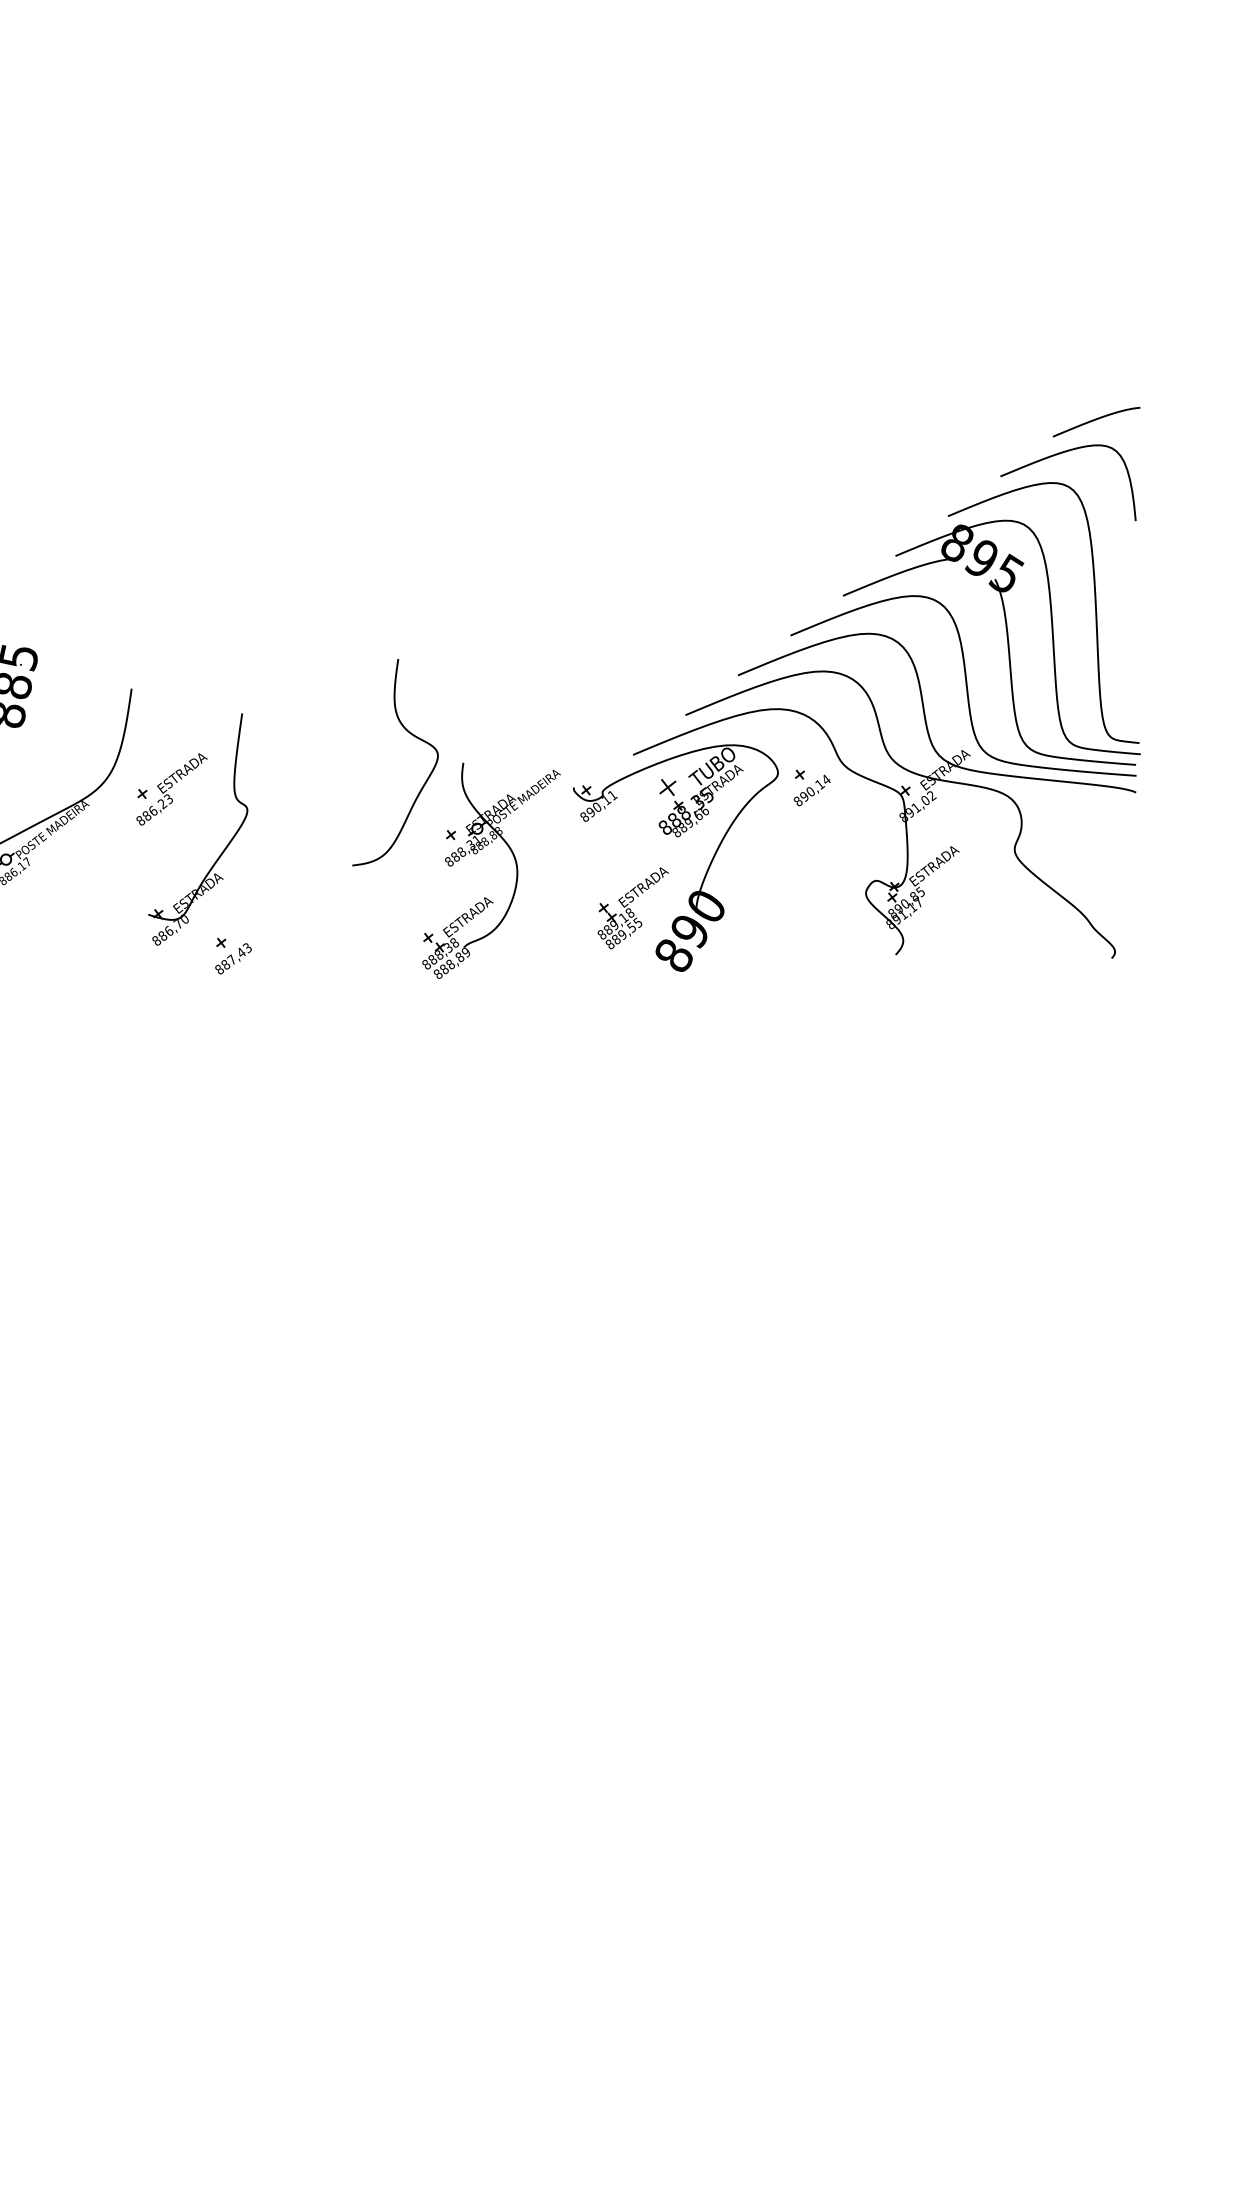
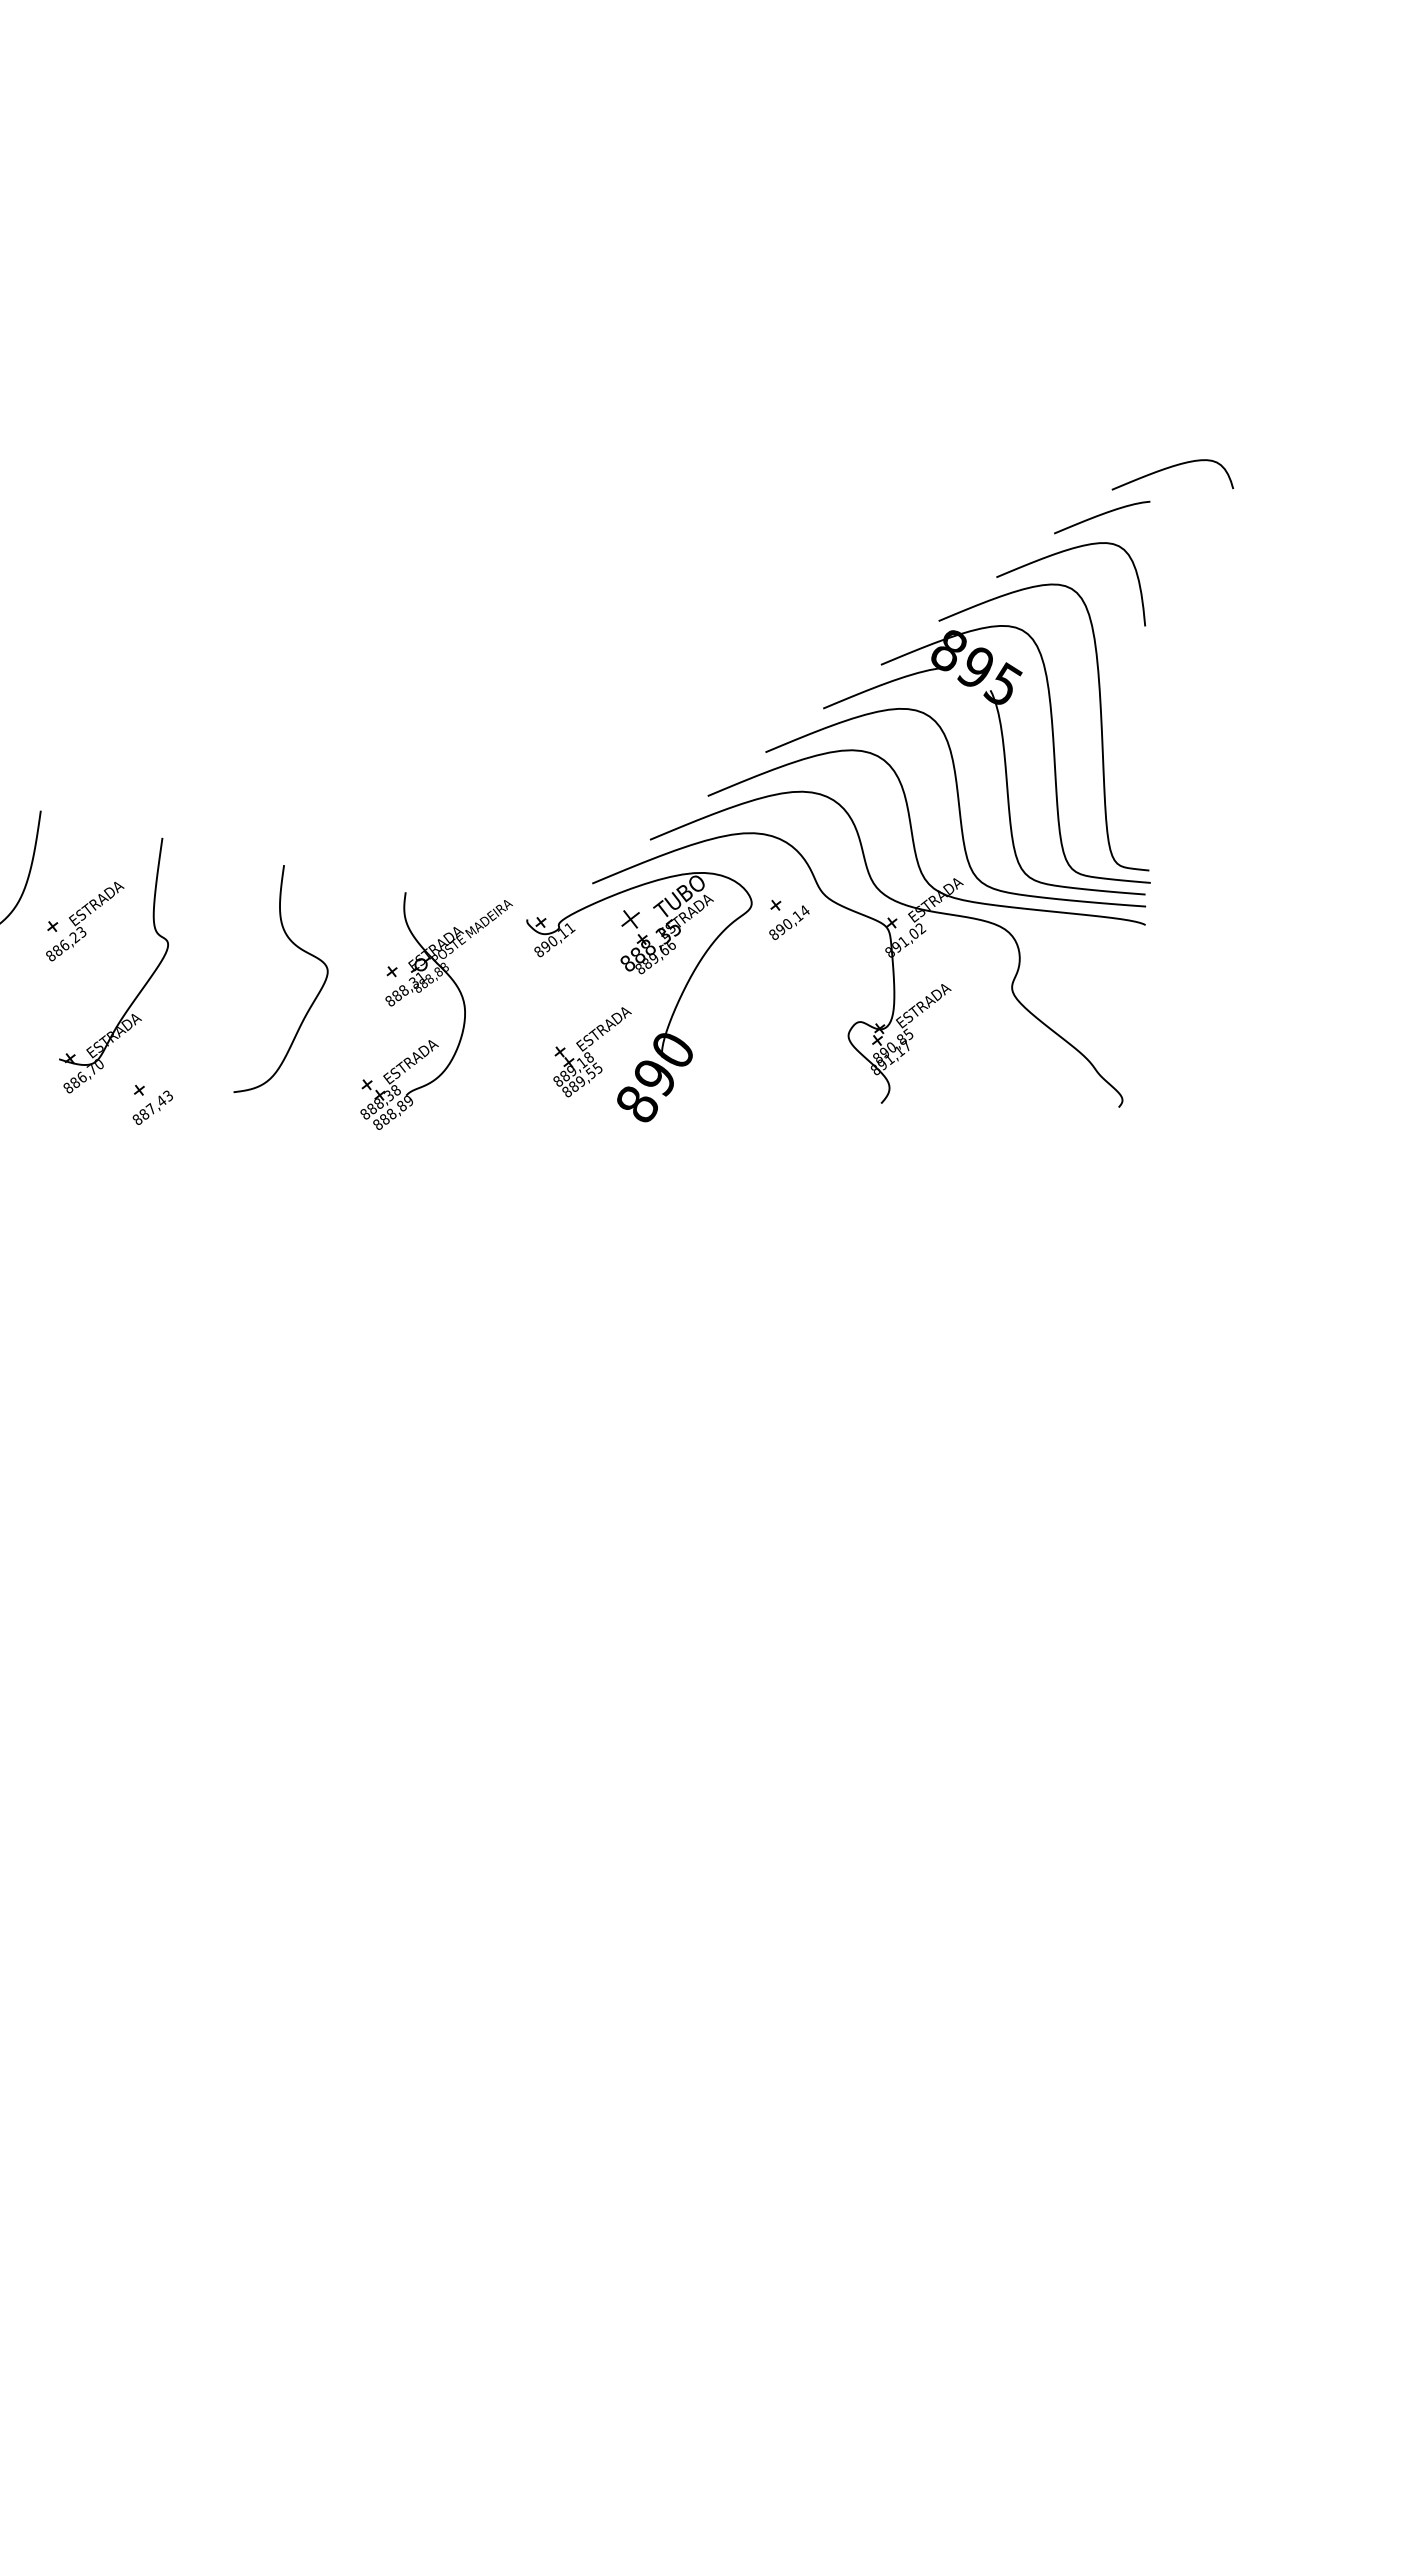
curve: (1157, 377) -> (1169, 468), added
curve: (412, 735) -> (299, 949), moved

